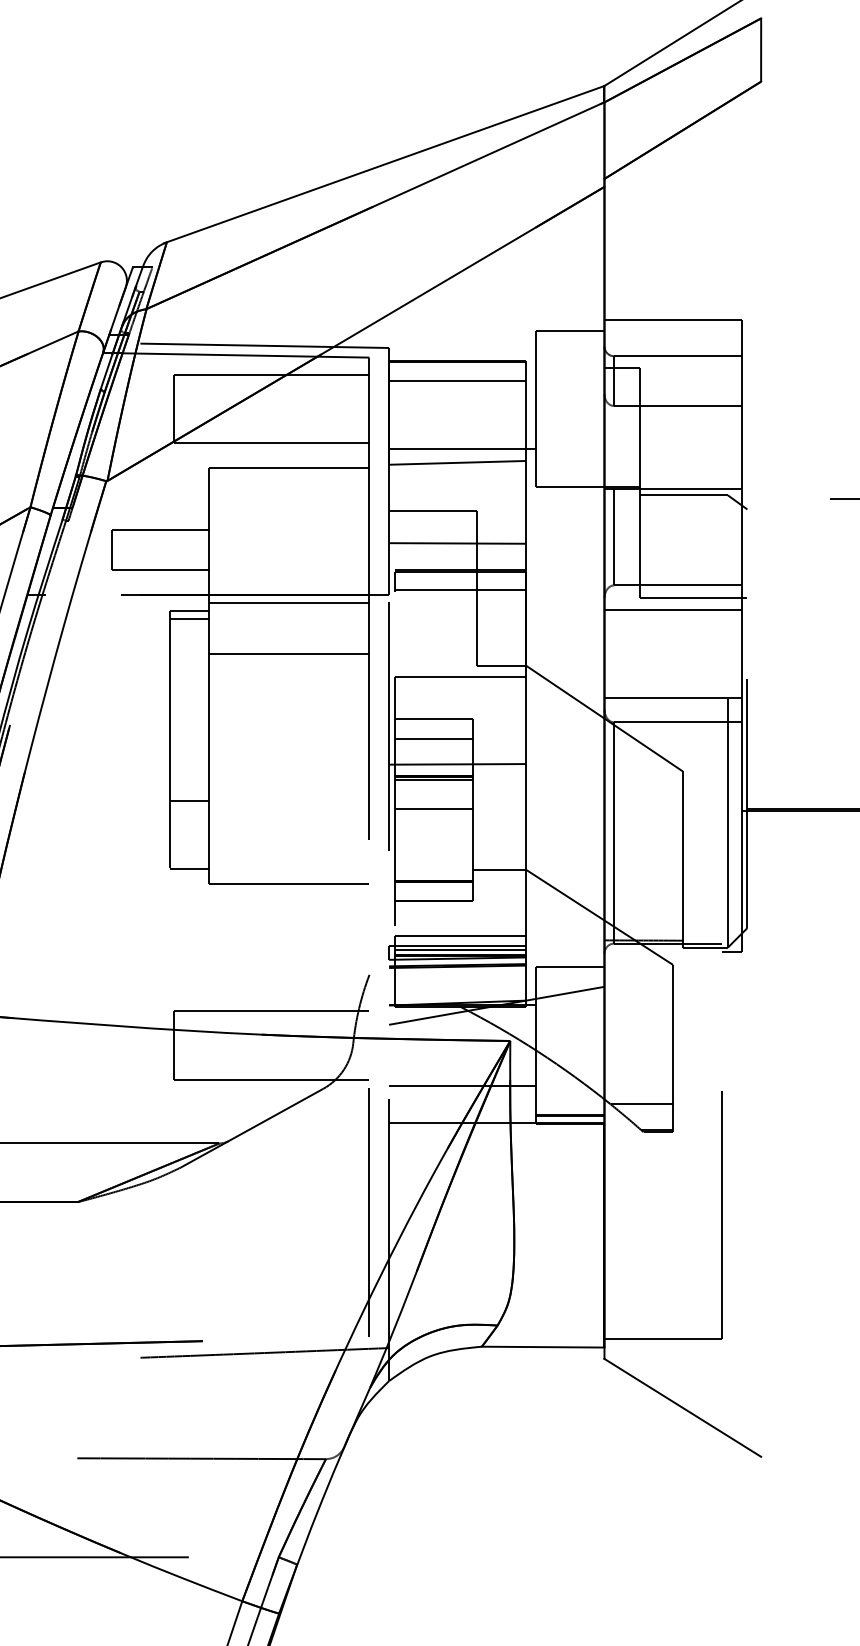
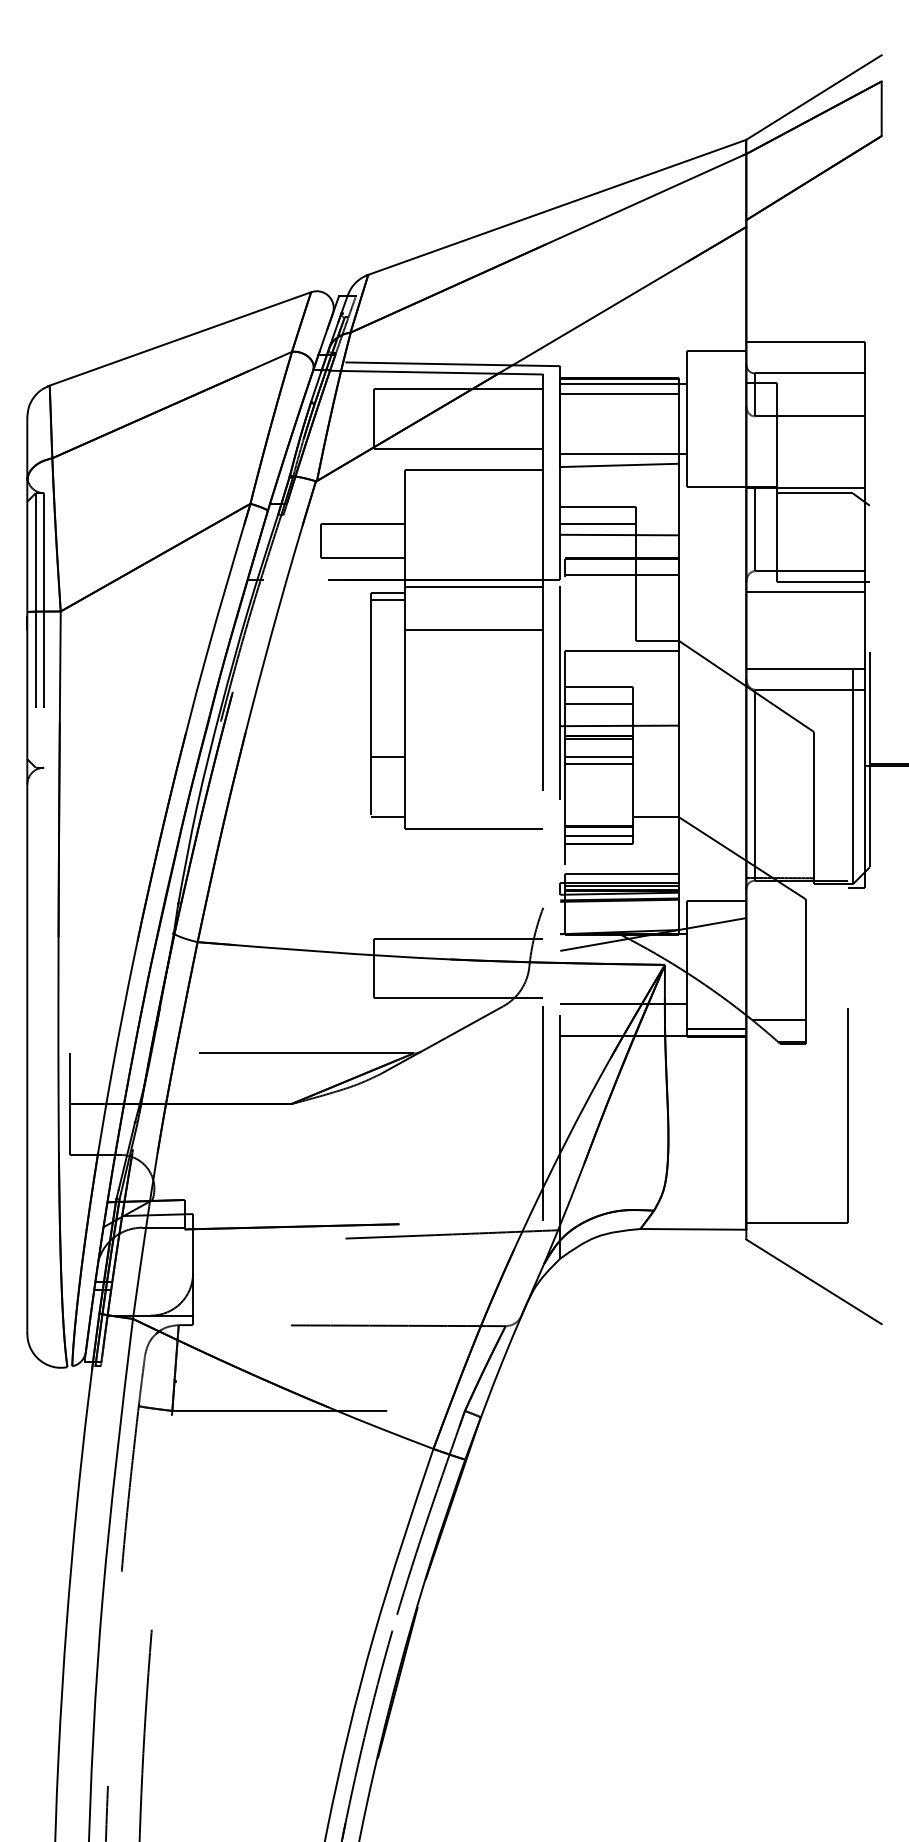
line: (462, 369) -> (623, 384), added
line: (433, 531) -> (598, 524), added
line: (433, 799) -> (598, 756), added
line: (433, 892) -> (598, 836), added

